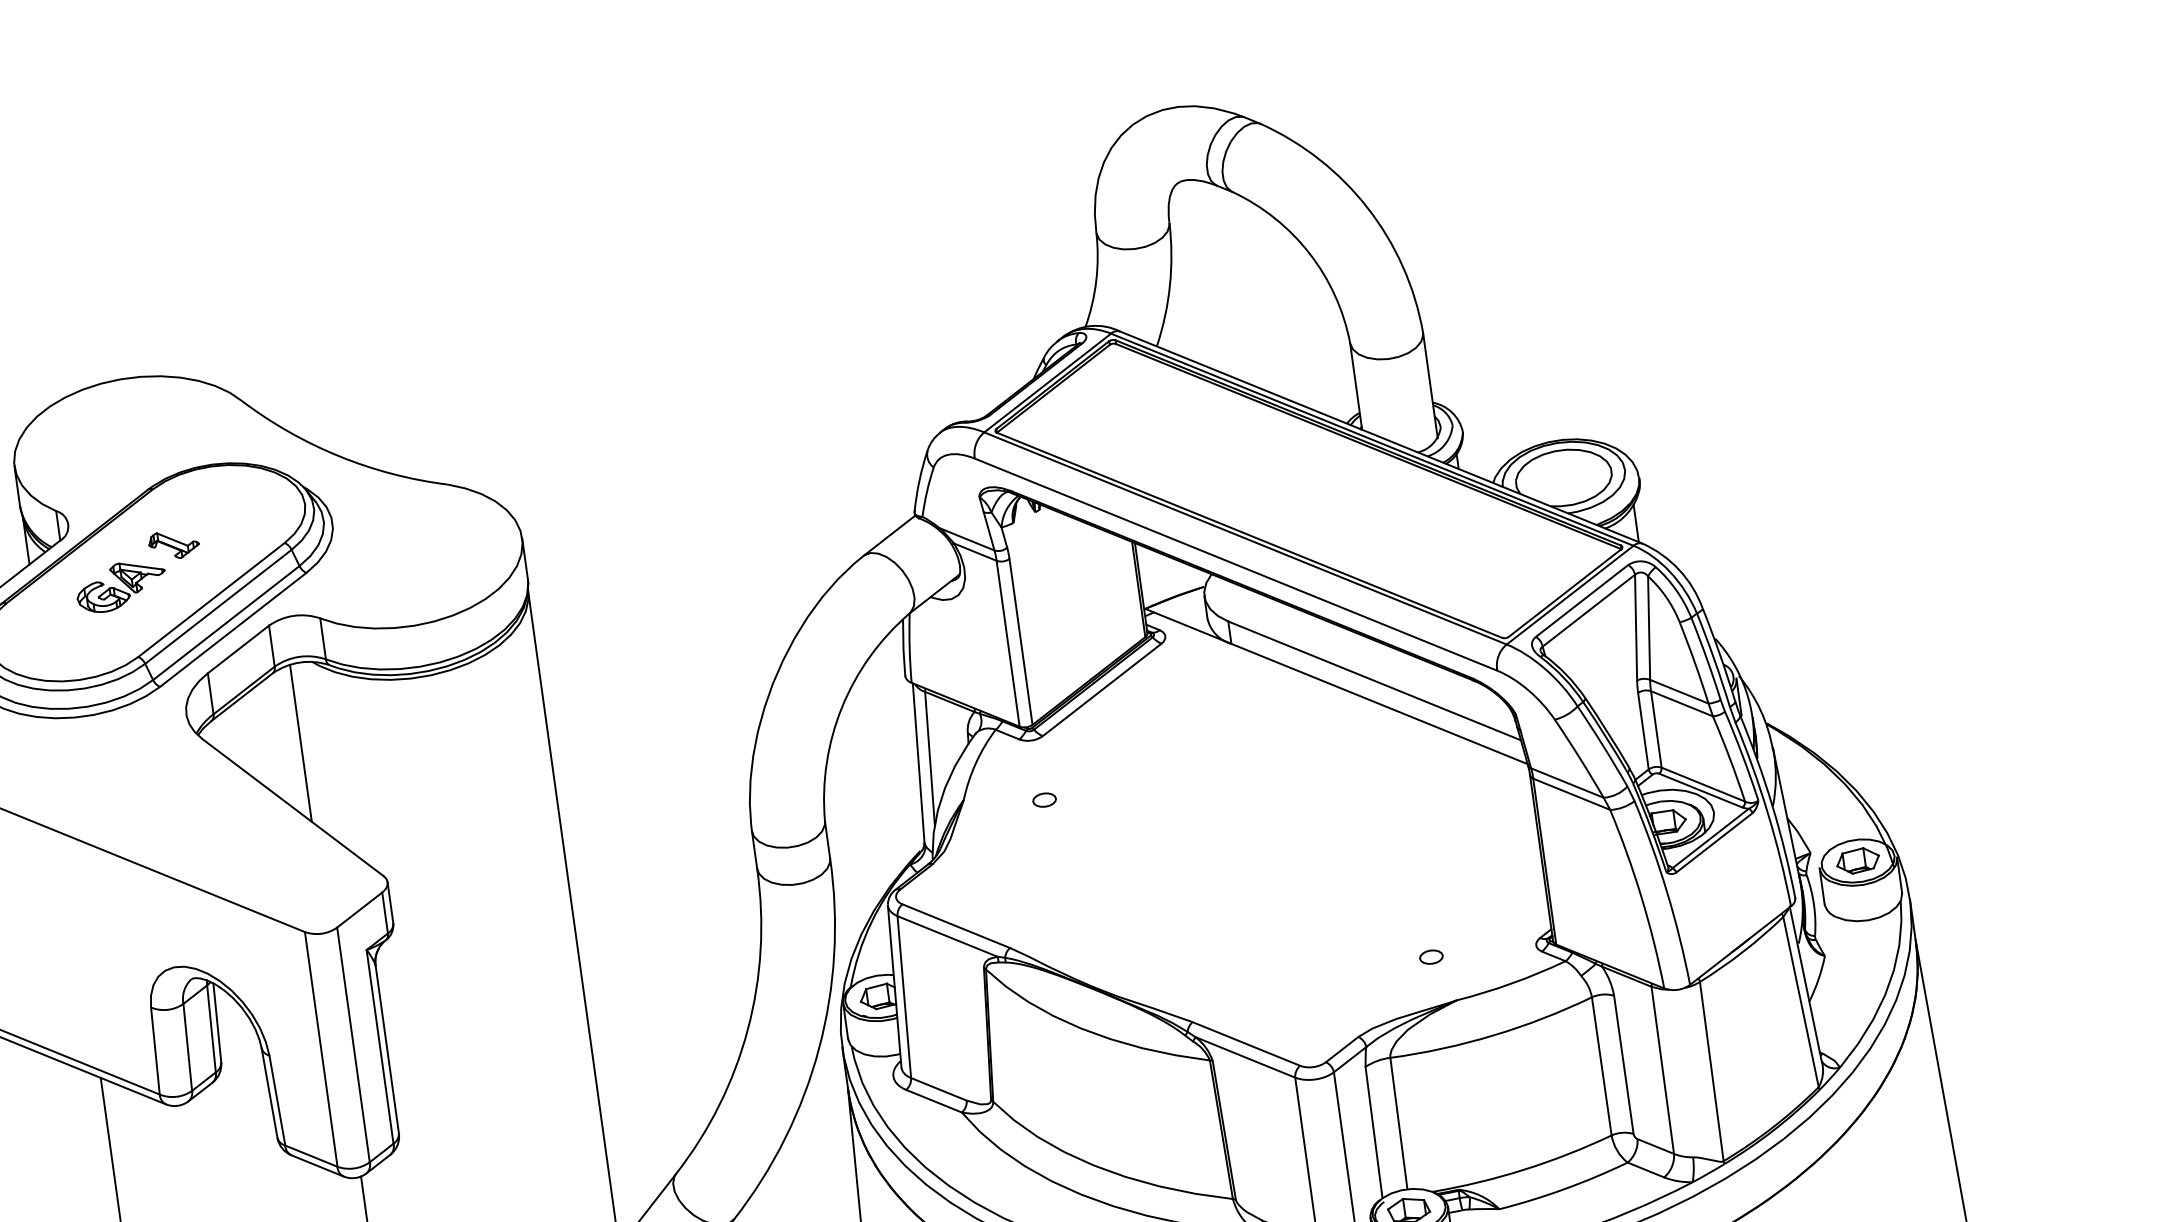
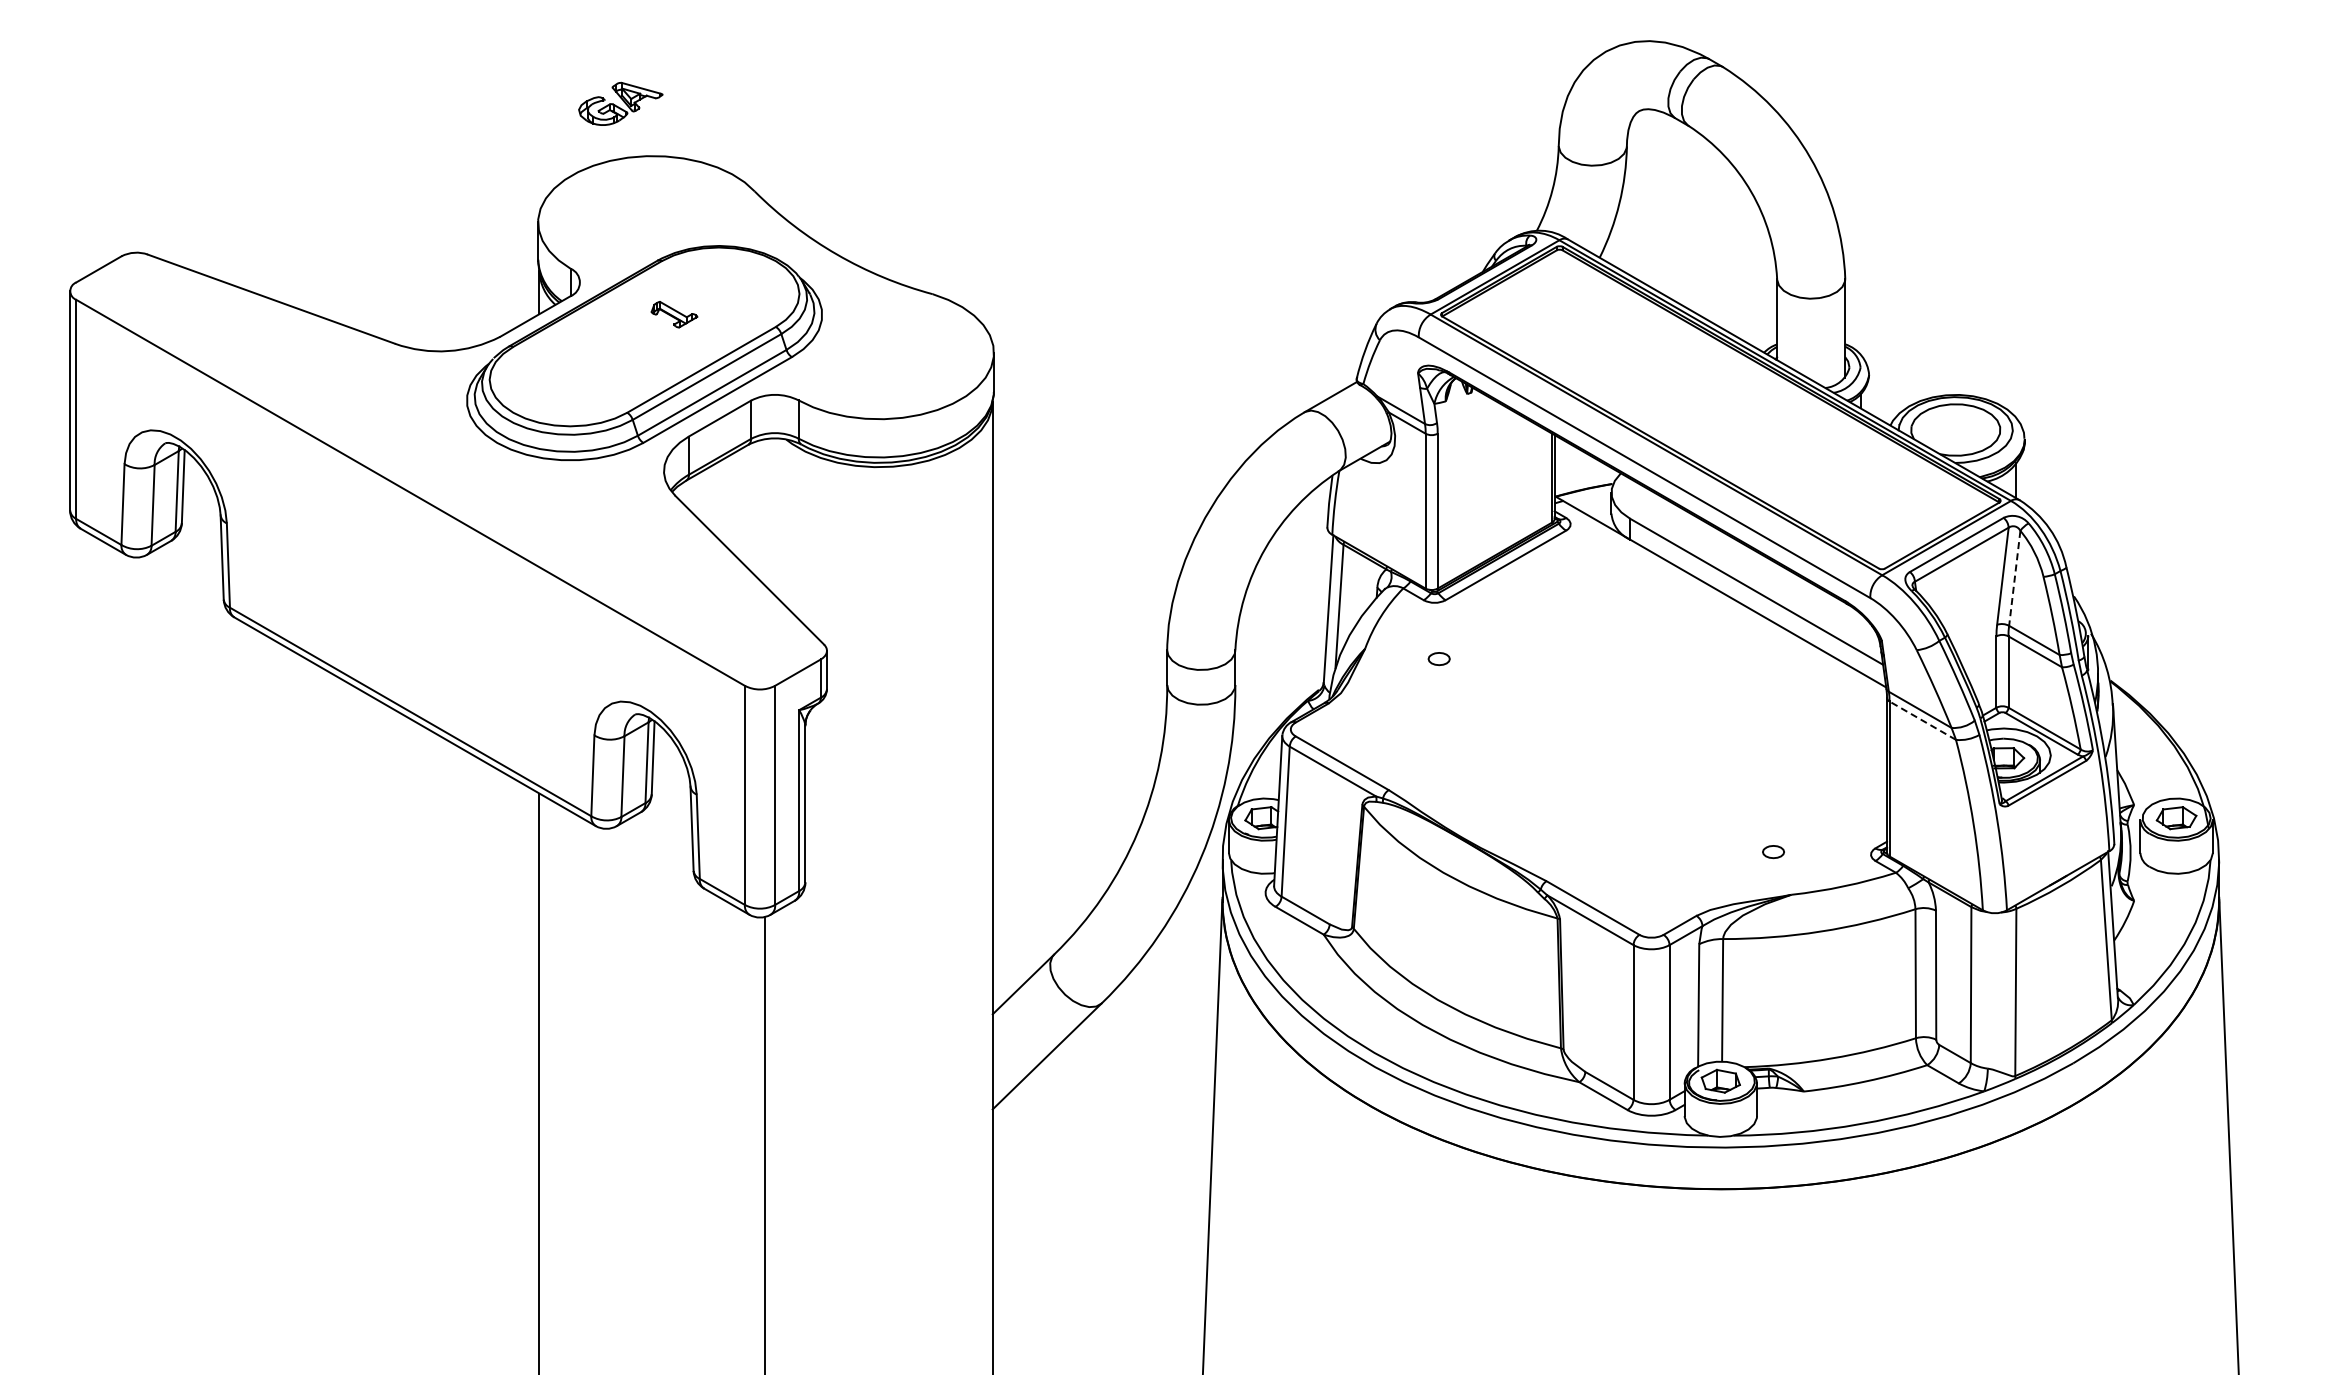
part: (121, 585) -> (620, 103), moved
line: (1648, 628) -> (2014, 578), solid -> dashed
line: (301, 743) -> (765, 512), removed
line: (1571, 794) -> (1922, 720), solid -> dashed

